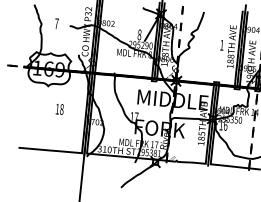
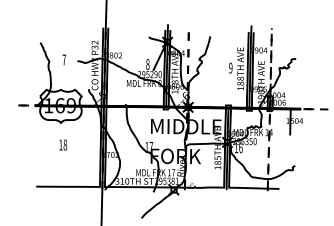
text: (221, 44) -> (230, 67), 1 -> 9
text: (60, 108) -> (63, 144), moved

